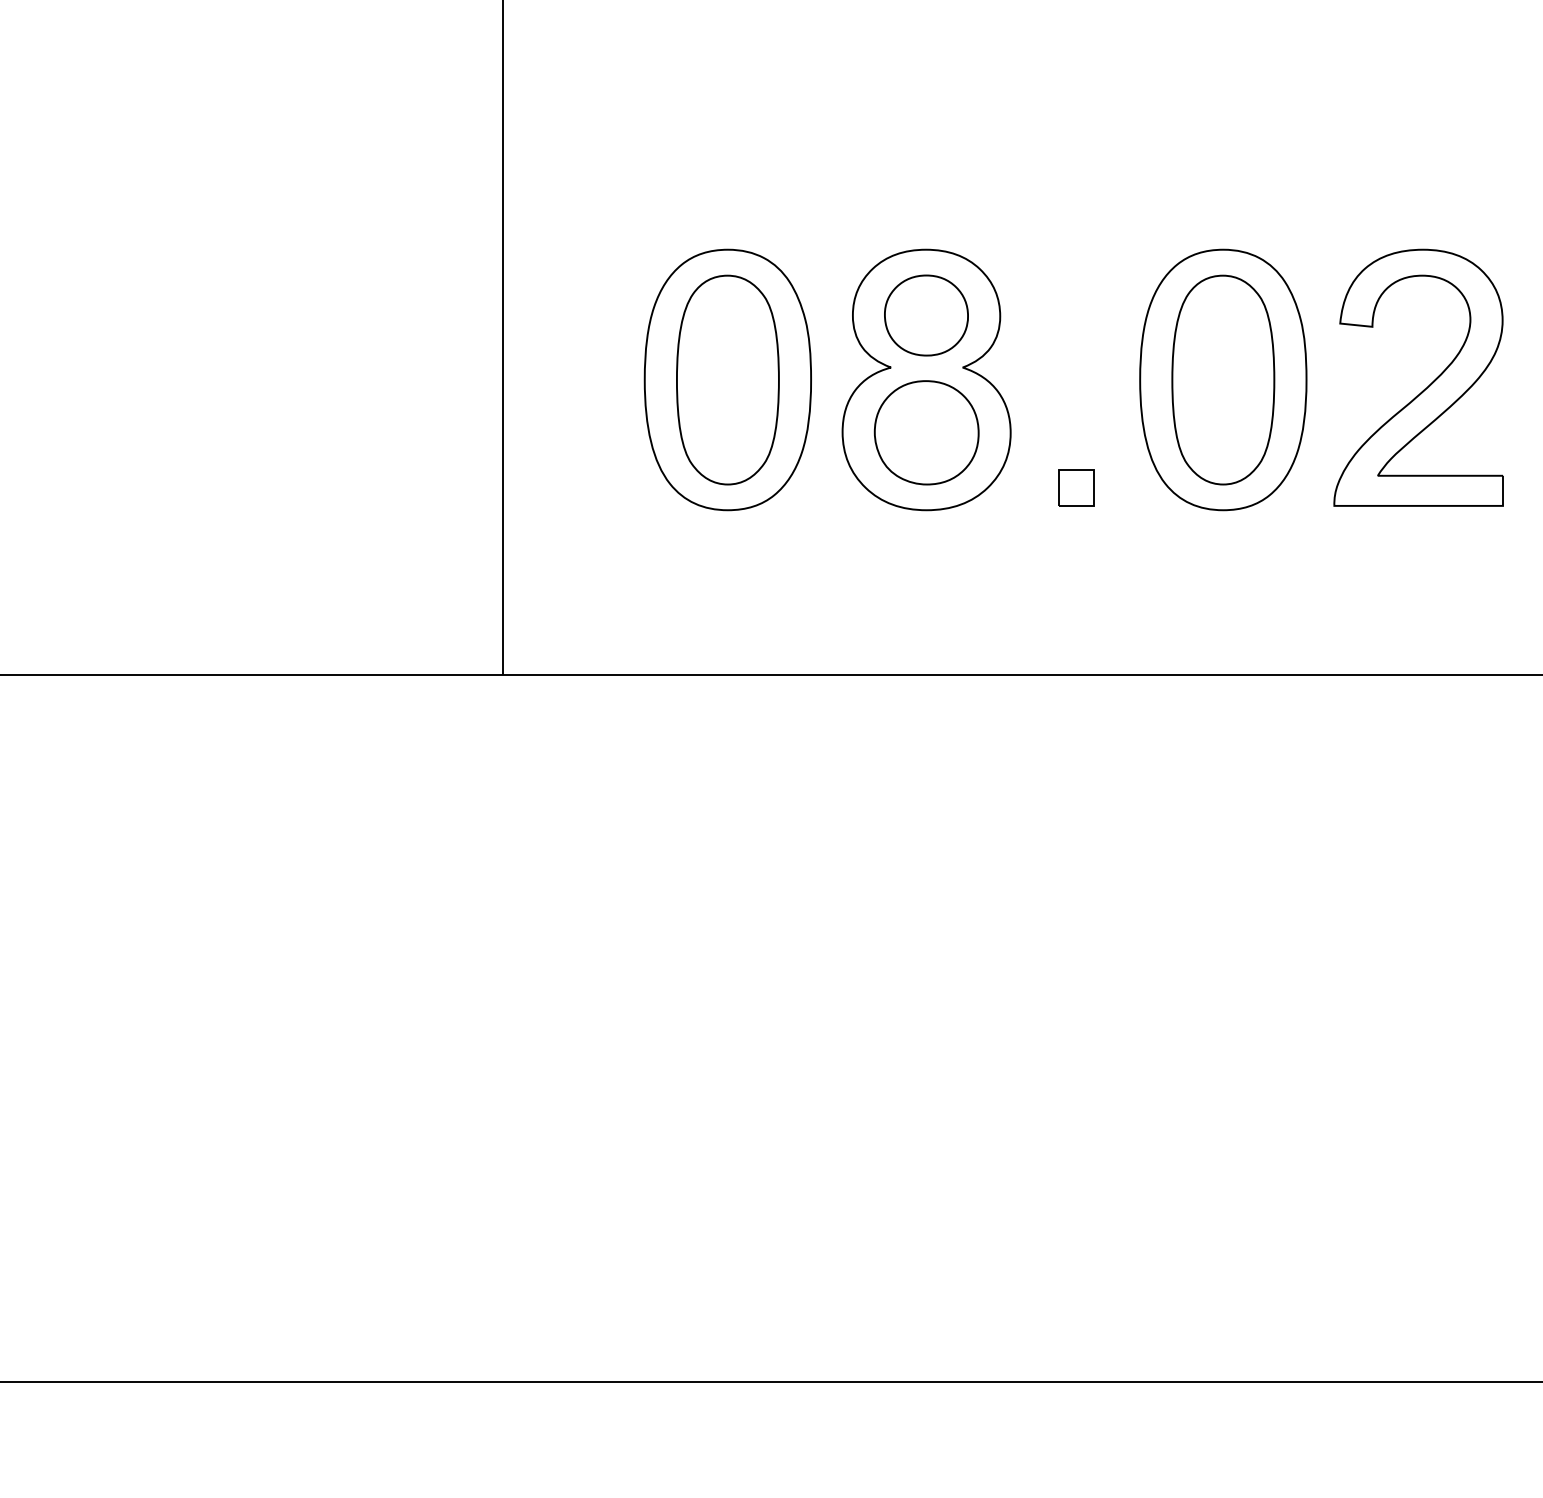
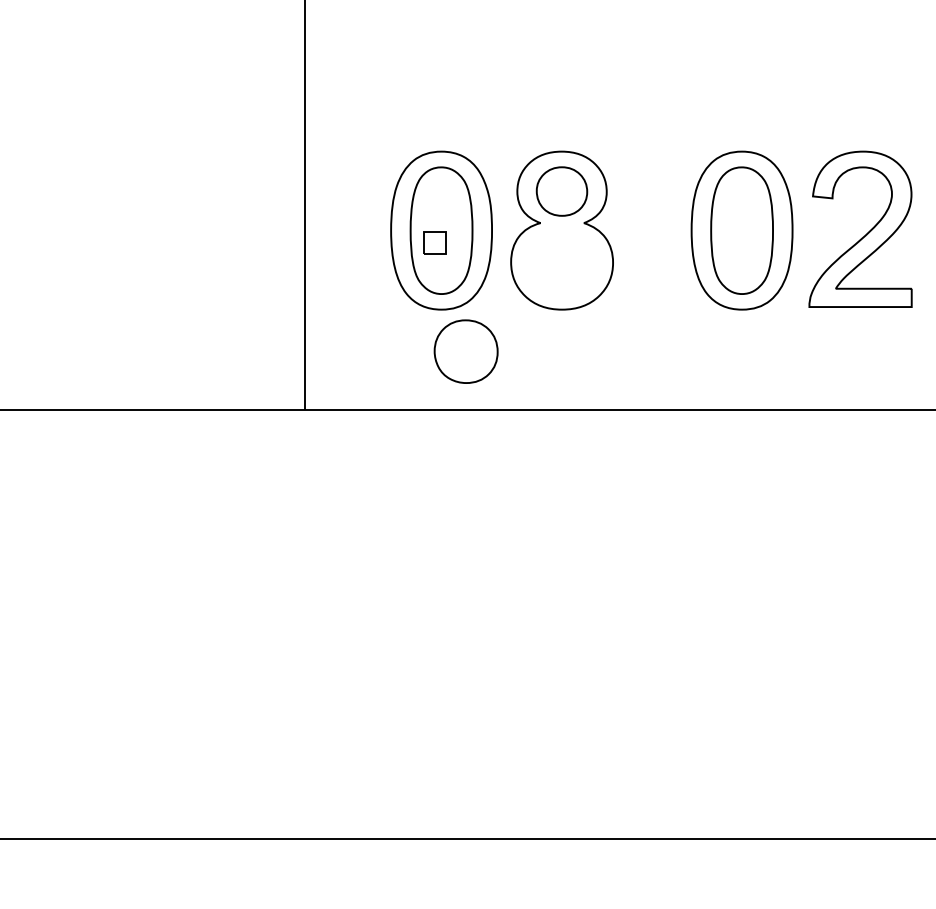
part: (925, 432) -> (465, 351), moved
part: (1075, 486) -> (434, 242), moved

